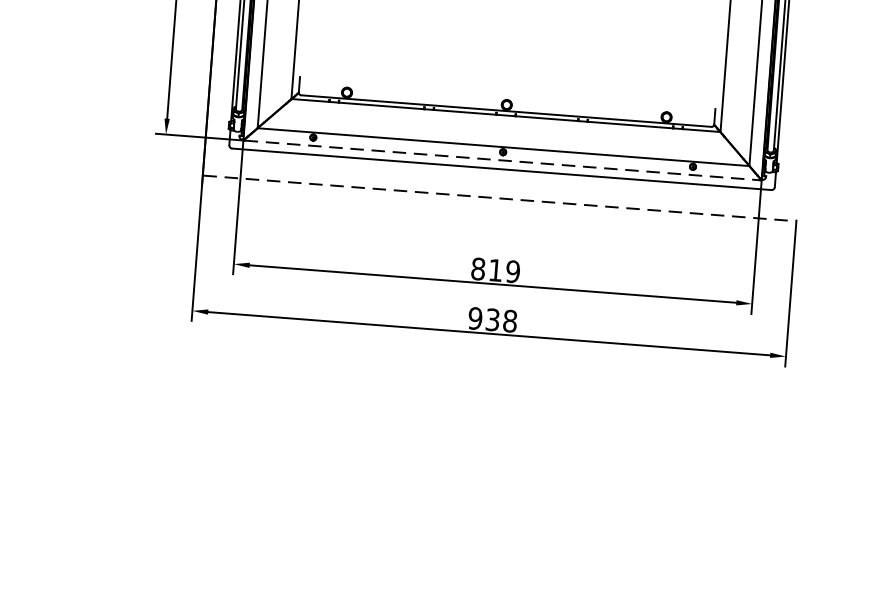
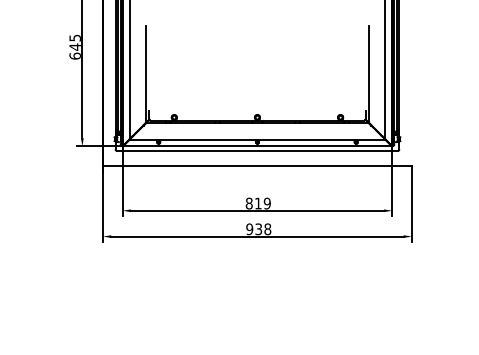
line: (502, 160) -> (257, 146), dashed -> solid
line: (499, 198) -> (257, 166), dashed -> solid

